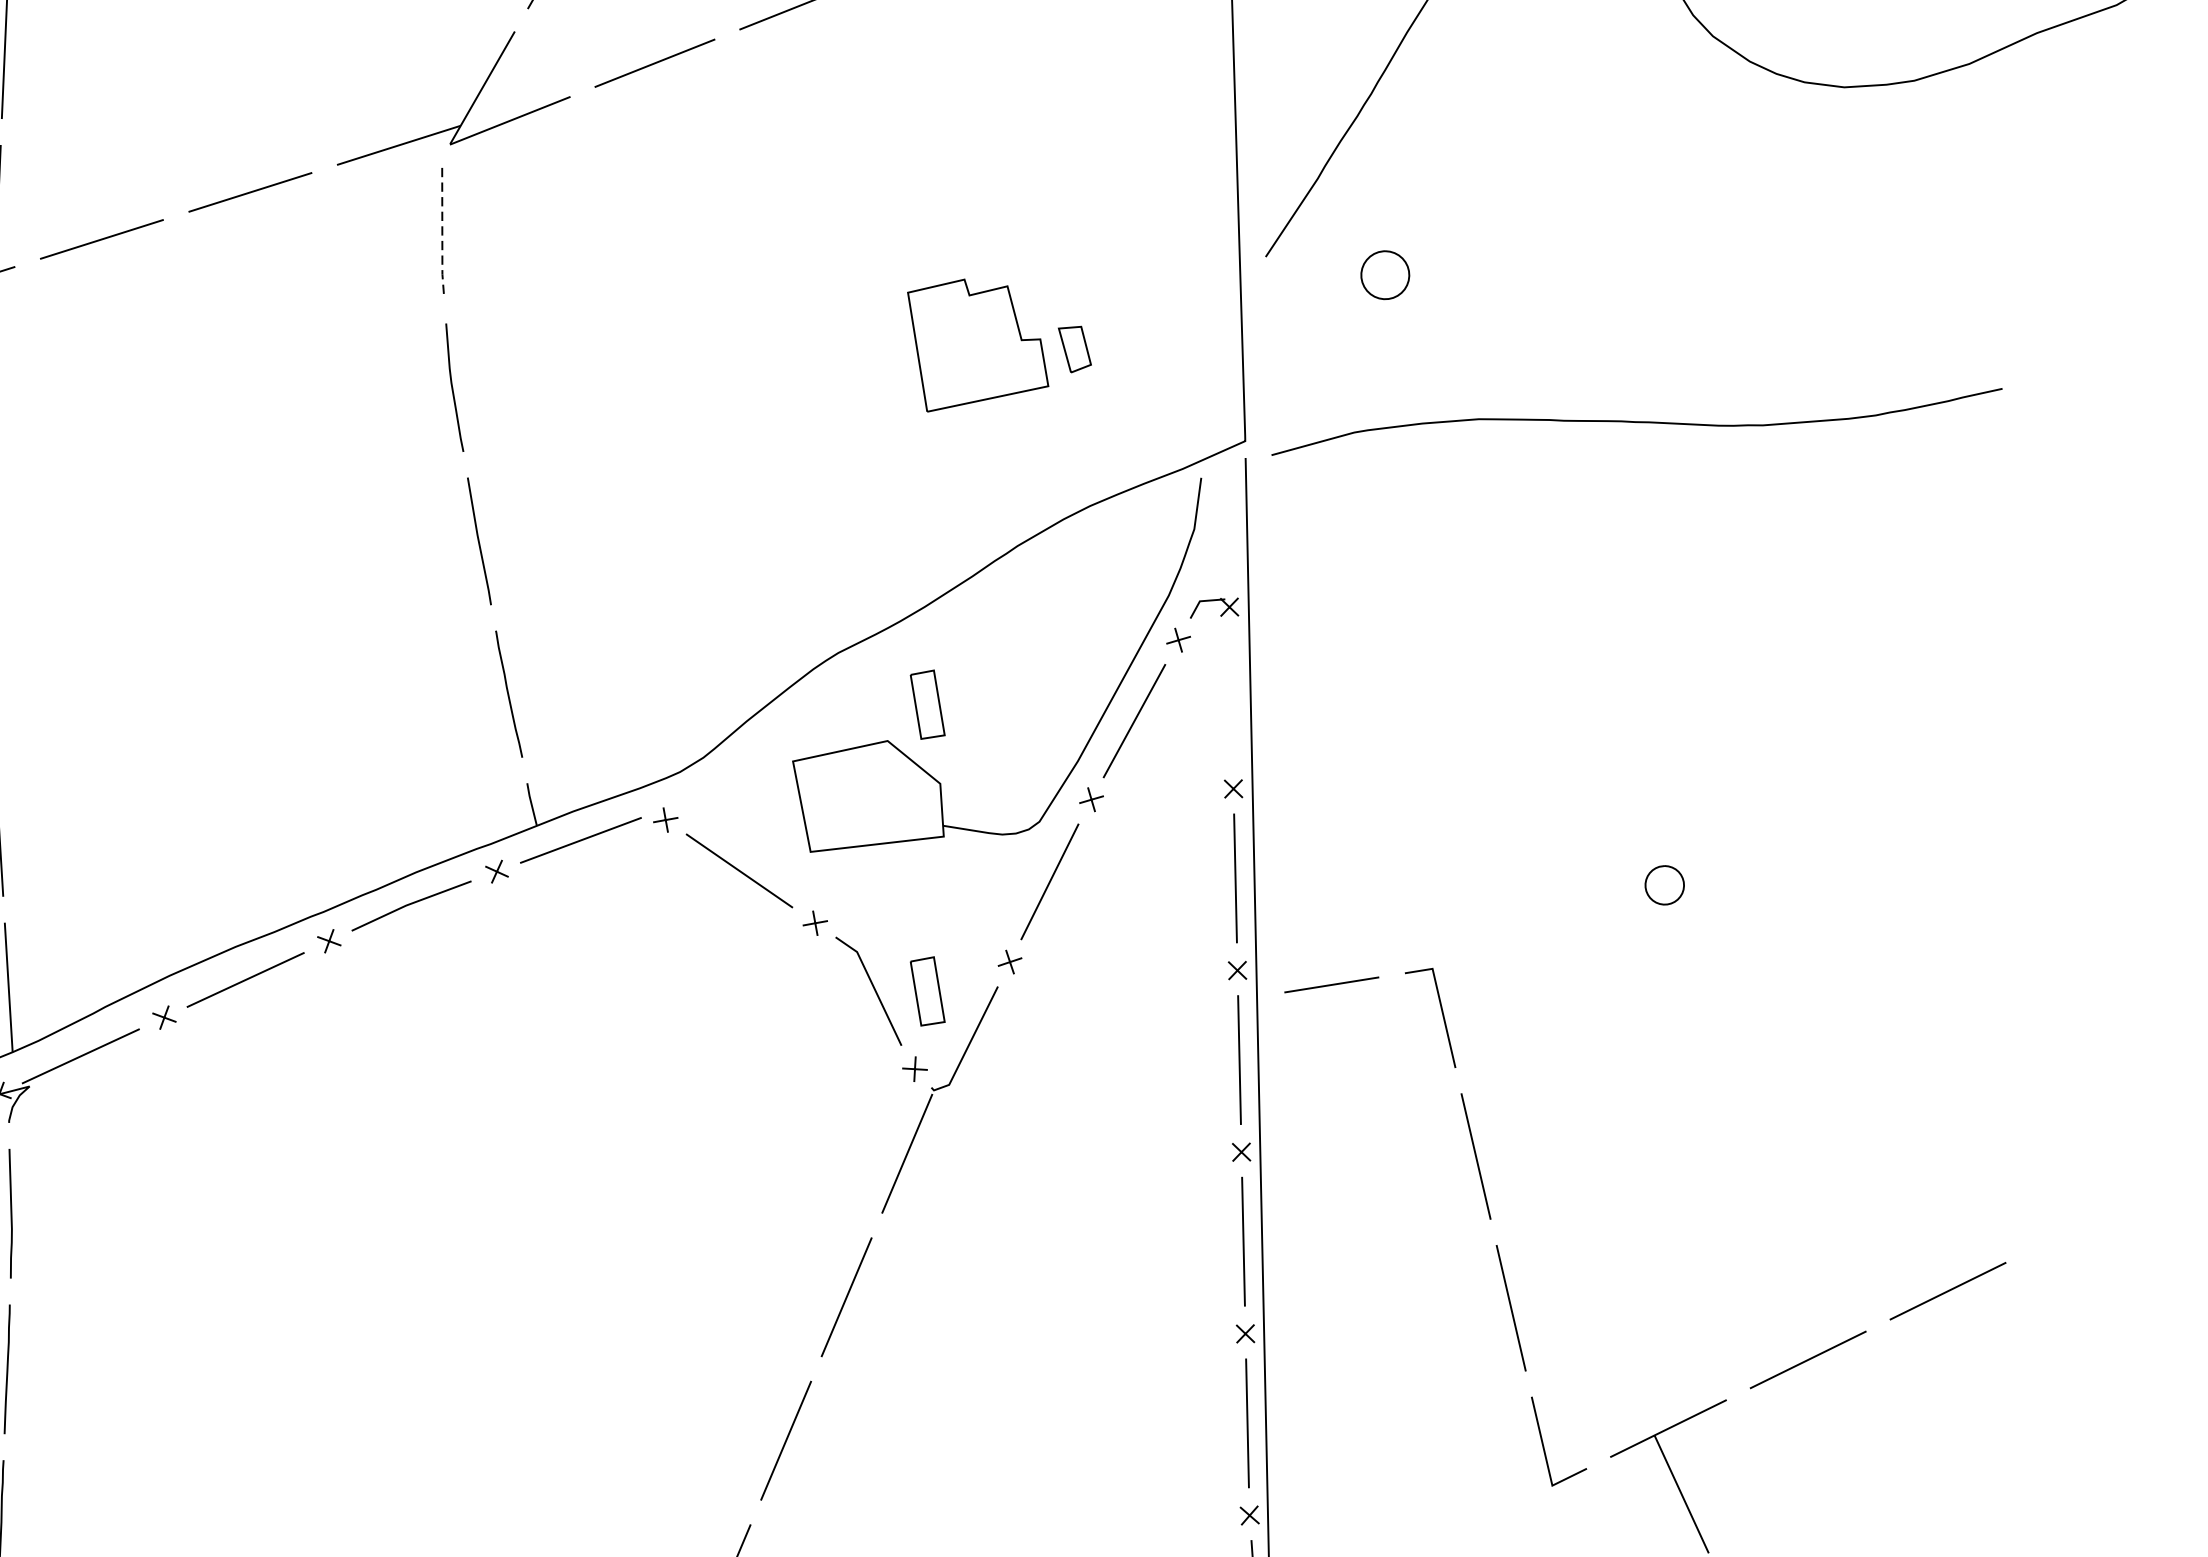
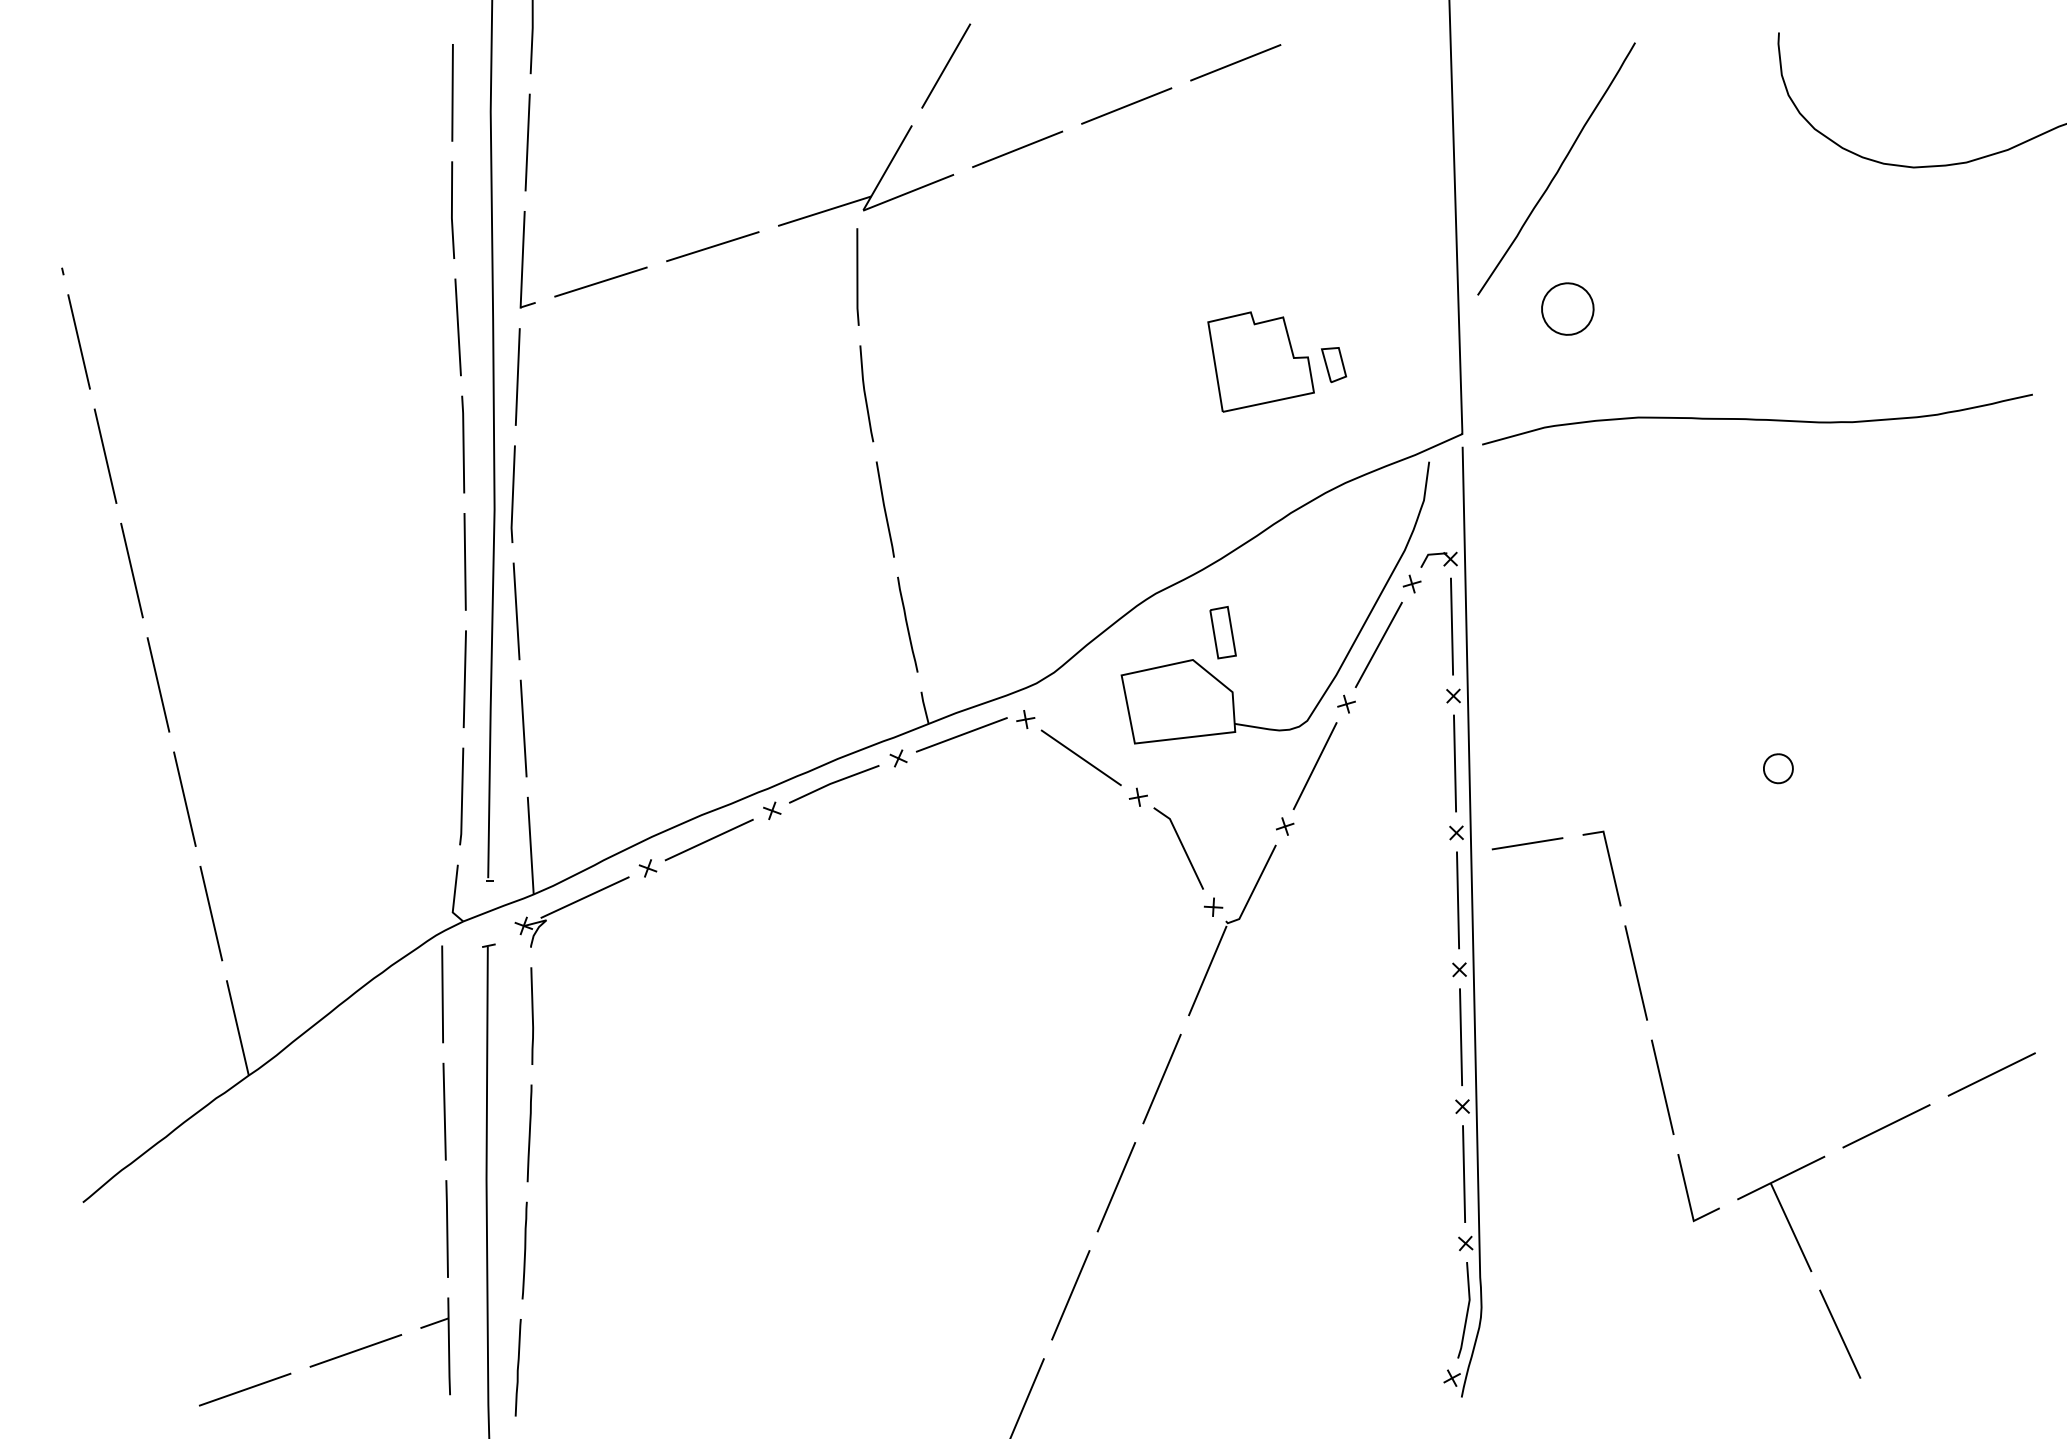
line: (442, 233) -> (857, 277), dashed -> solid
part: (1384, 274) -> (1567, 308), size x1.43
line: (1230, 696) -> (1451, 626), added
part: (926, 991) -> (1222, 848), removed

